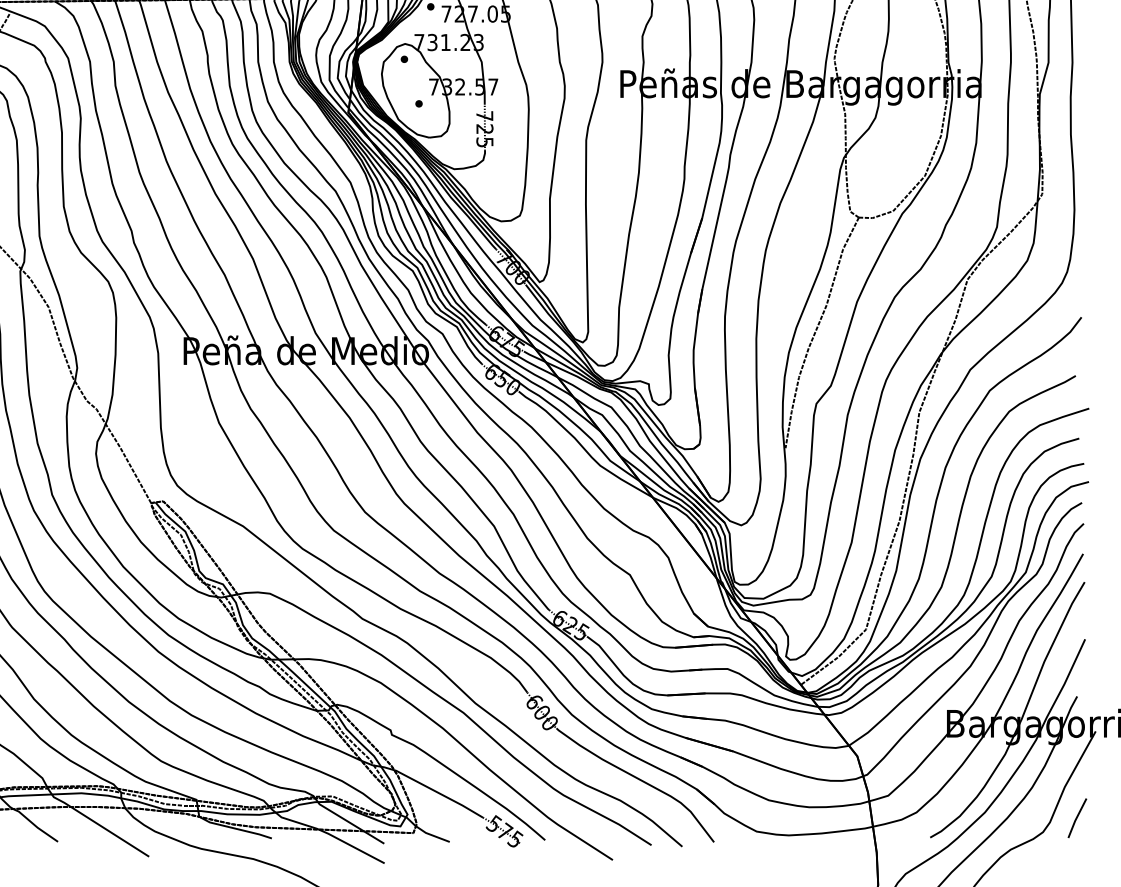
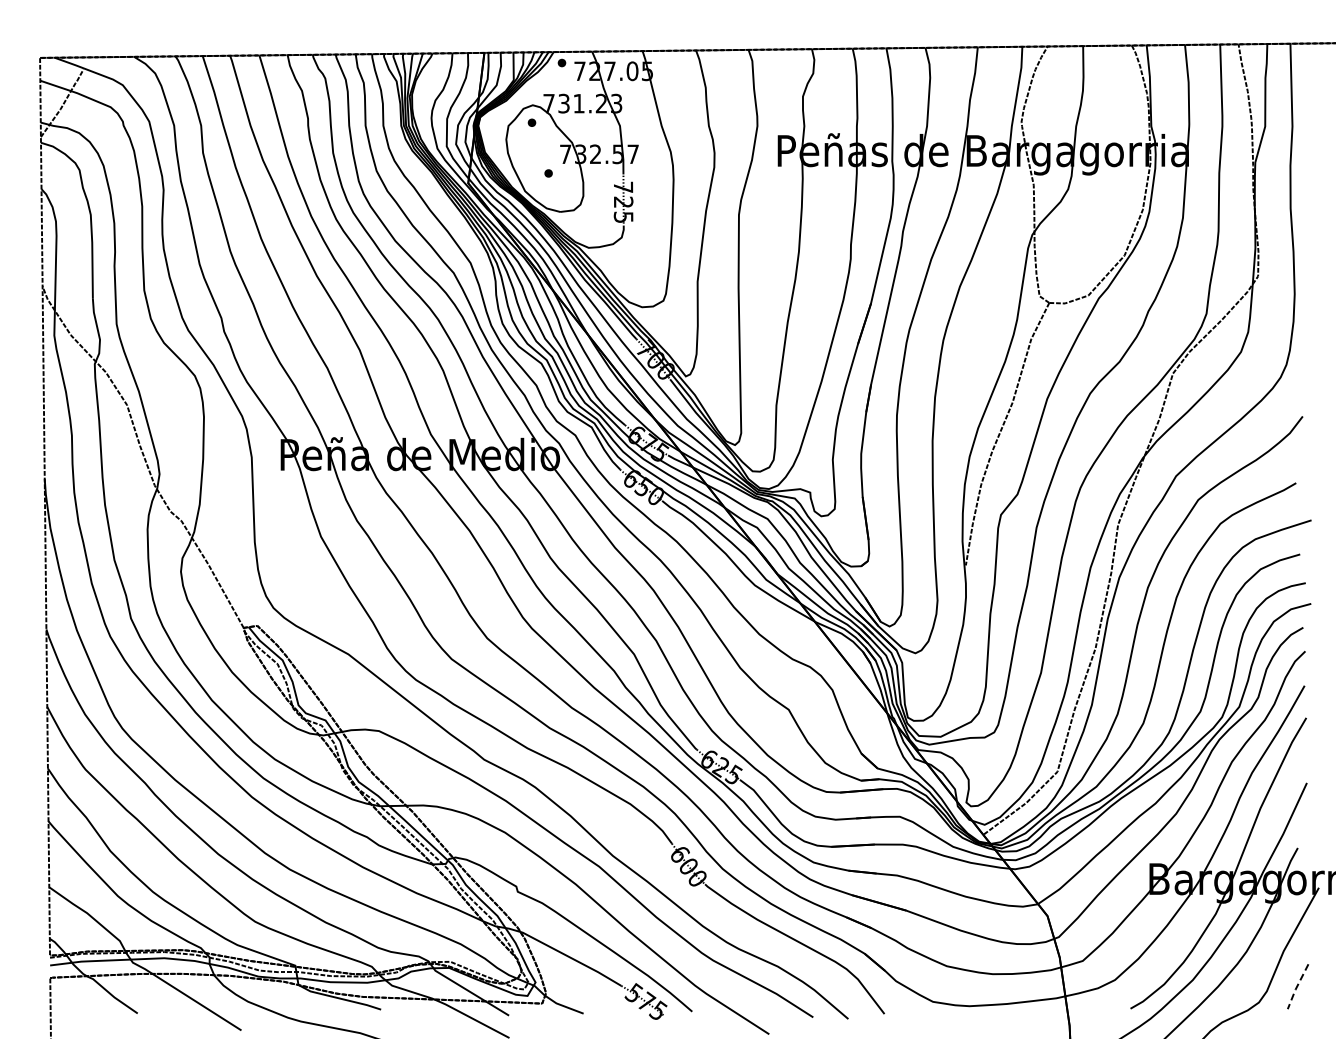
line: (1076, 818) -> (1296, 987), solid -> dashed

